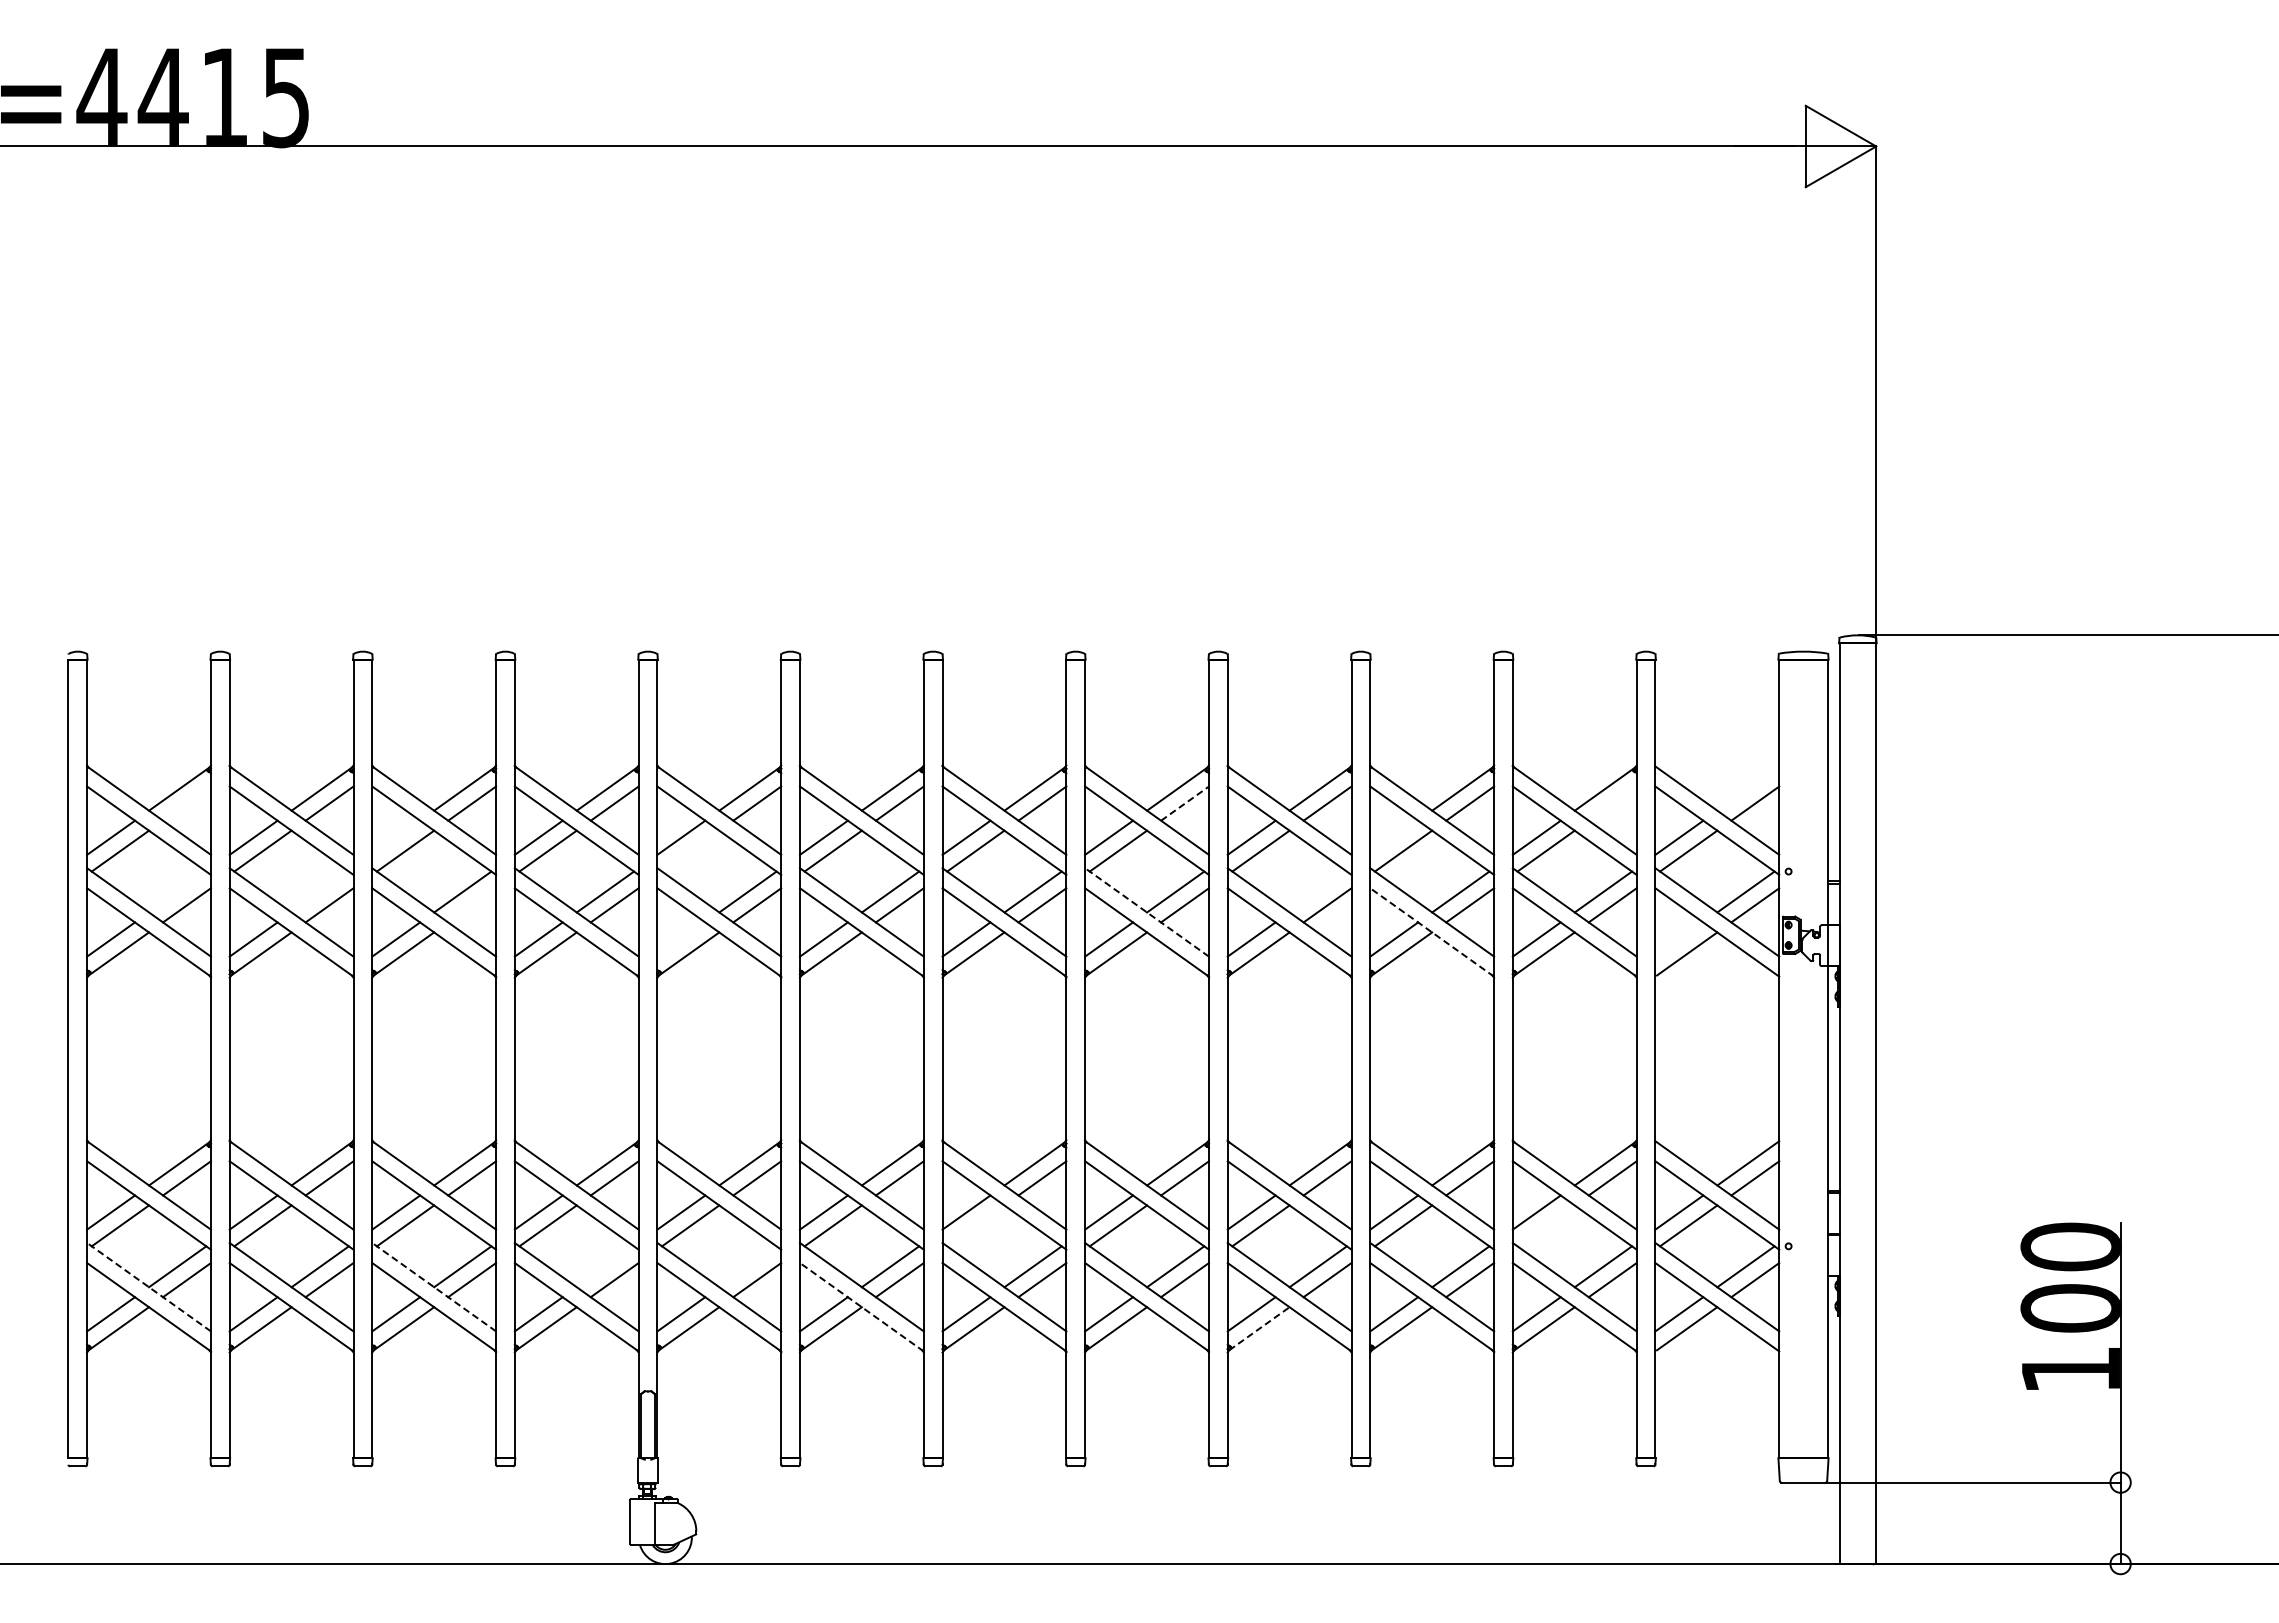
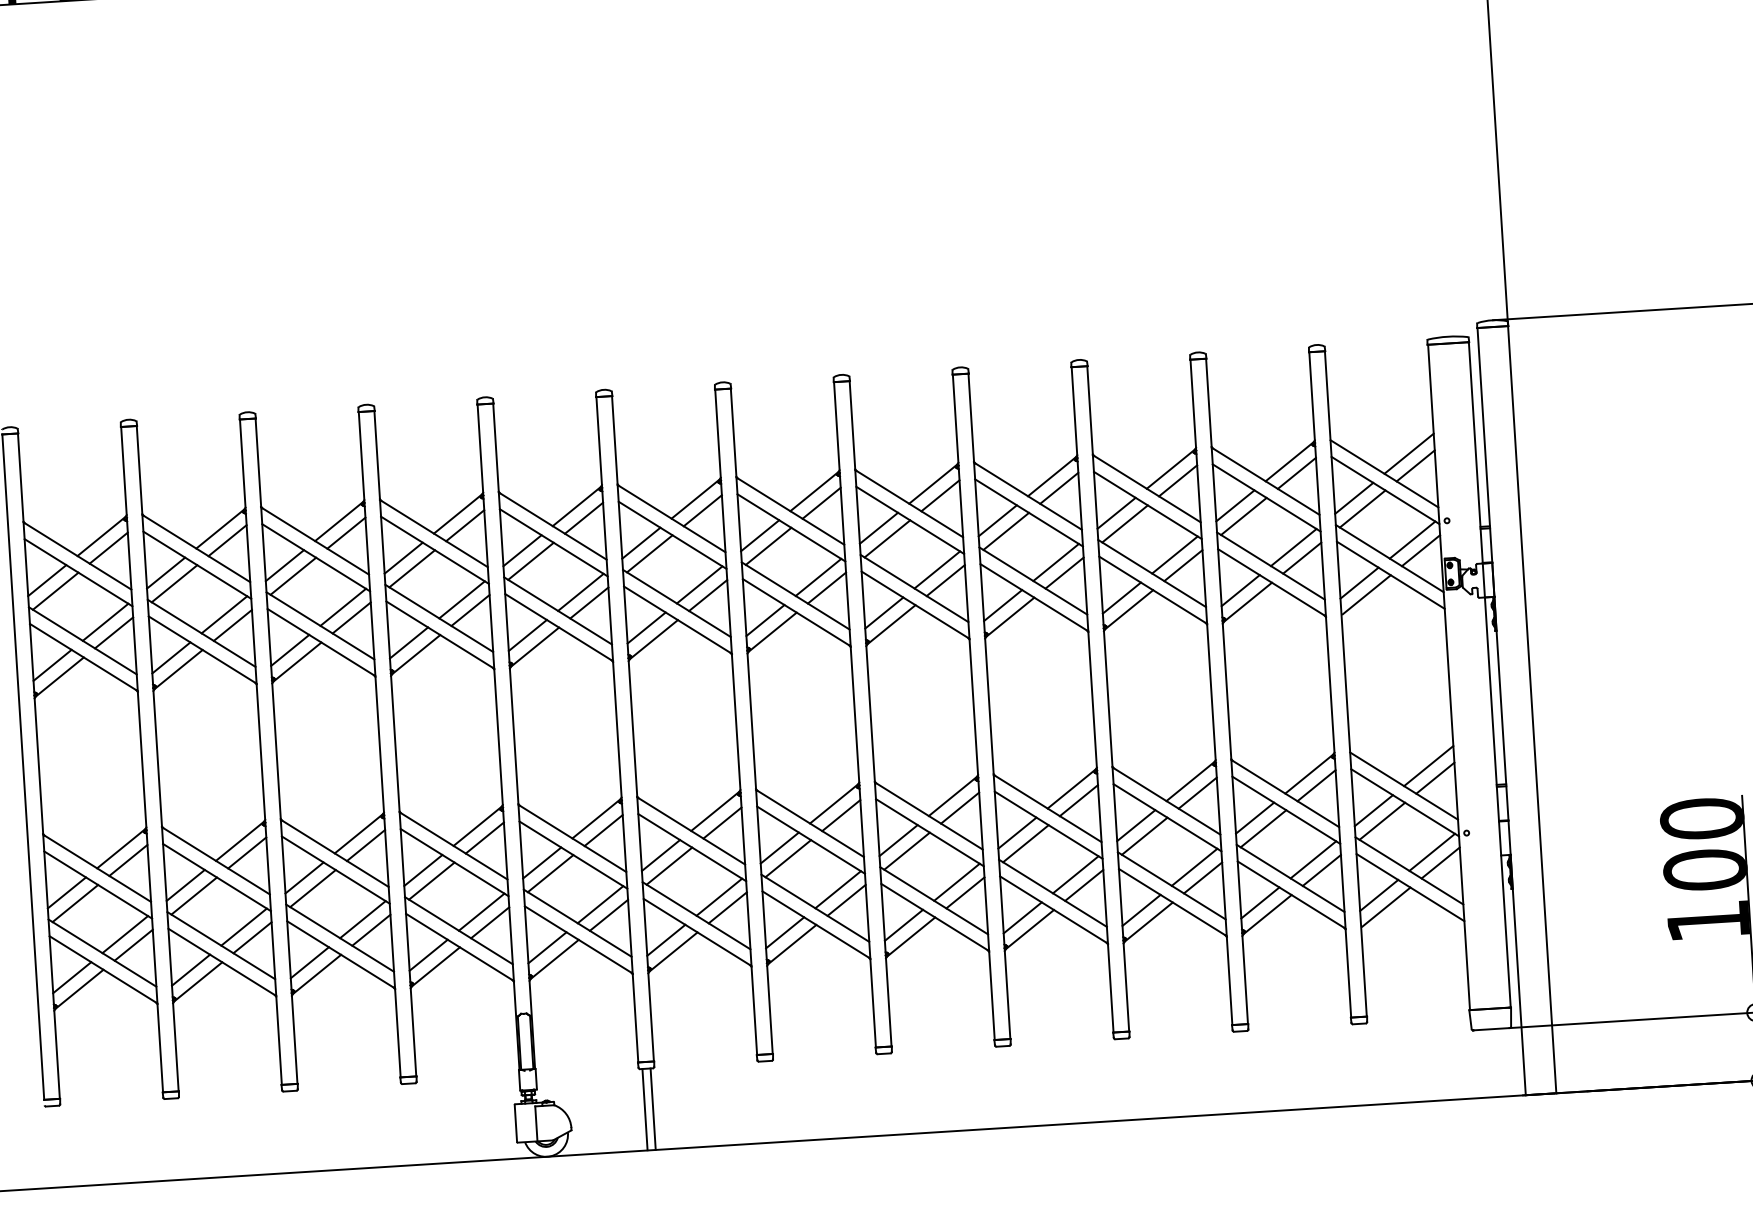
line: (1748, 788) -> (1409, 453), added
line: (186, 803) -> (108, 548), added
line: (1185, 803) -> (940, 495), dashed -> solid
line: (1612, 803) -> (1296, 473), added
line: (396, 837) -> (285, 565), added
line: (1394, 837) -> (1116, 513), added
line: (690, 850) -> (530, 560), added
line: (177, 891) -> (105, 621), added
line: (319, 891) -> (223, 614), added
line: (1317, 891) -> (1055, 562), added
line: (472, 905) -> (352, 618), added
line: (1146, 912) -> (914, 588), dashed -> solid
line: (1431, 932) -> (1152, 590), dashed -> solid
line: (681, 939) -> (527, 635), added
line: (1679, 939) -> (1359, 583), added
line: (975, 1225) -> (787, 858), added
line: (1545, 1225) -> (1262, 828), added
line: (605, 1266) -> (481, 911), added
line: (747, 1266) -> (600, 904), added
line: (148, 1286) -> (101, 952), dashed -> solid
line: (433, 1286) -> (339, 937), dashed -> solid
line: (861, 1306) -> (697, 931), dashed -> solid
line: (1259, 1328) -> (1030, 929), dashed -> solid
line: (785, 1514) -> (644, 1109), added
line: (795, 1514) -> (653, 1108), added

